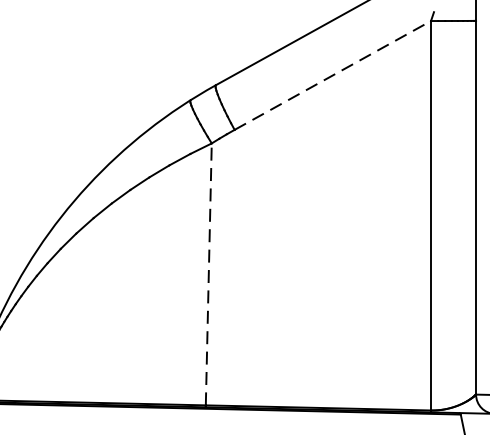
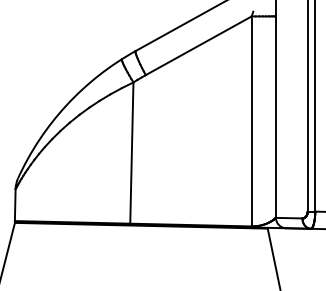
line: (332, 74) -> (198, 45), dashed -> solid
line: (208, 275) -> (131, 153), dashed -> solid

